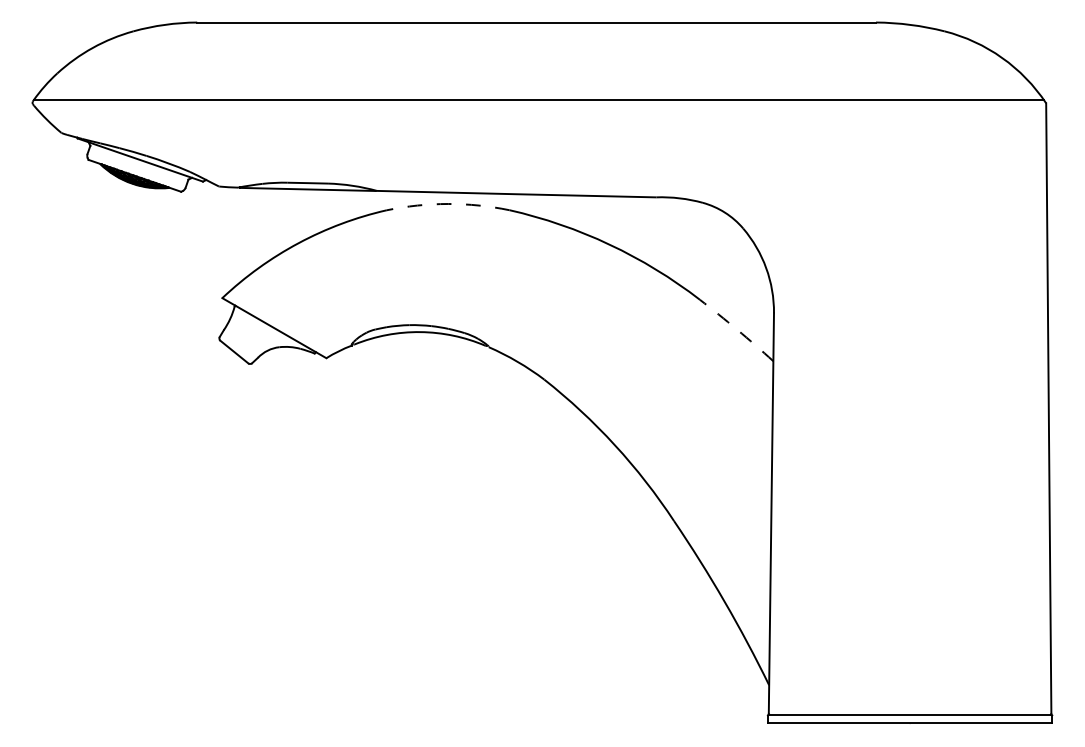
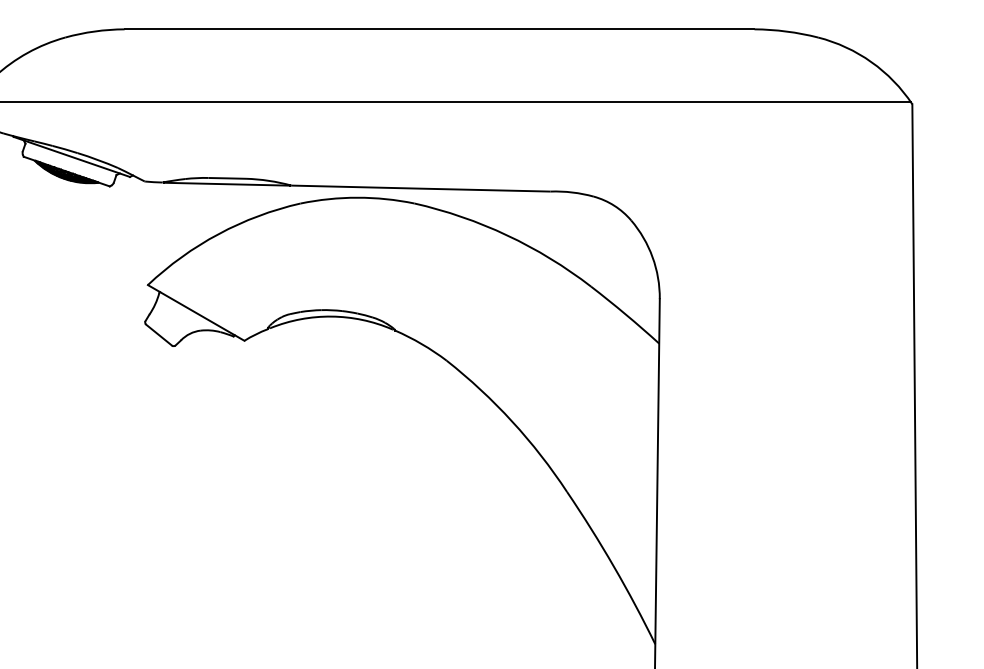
arc: (448, 204) -> (357, 198), dashed -> solid
arc: (737, 329) -> (625, 314), dashed -> solid

